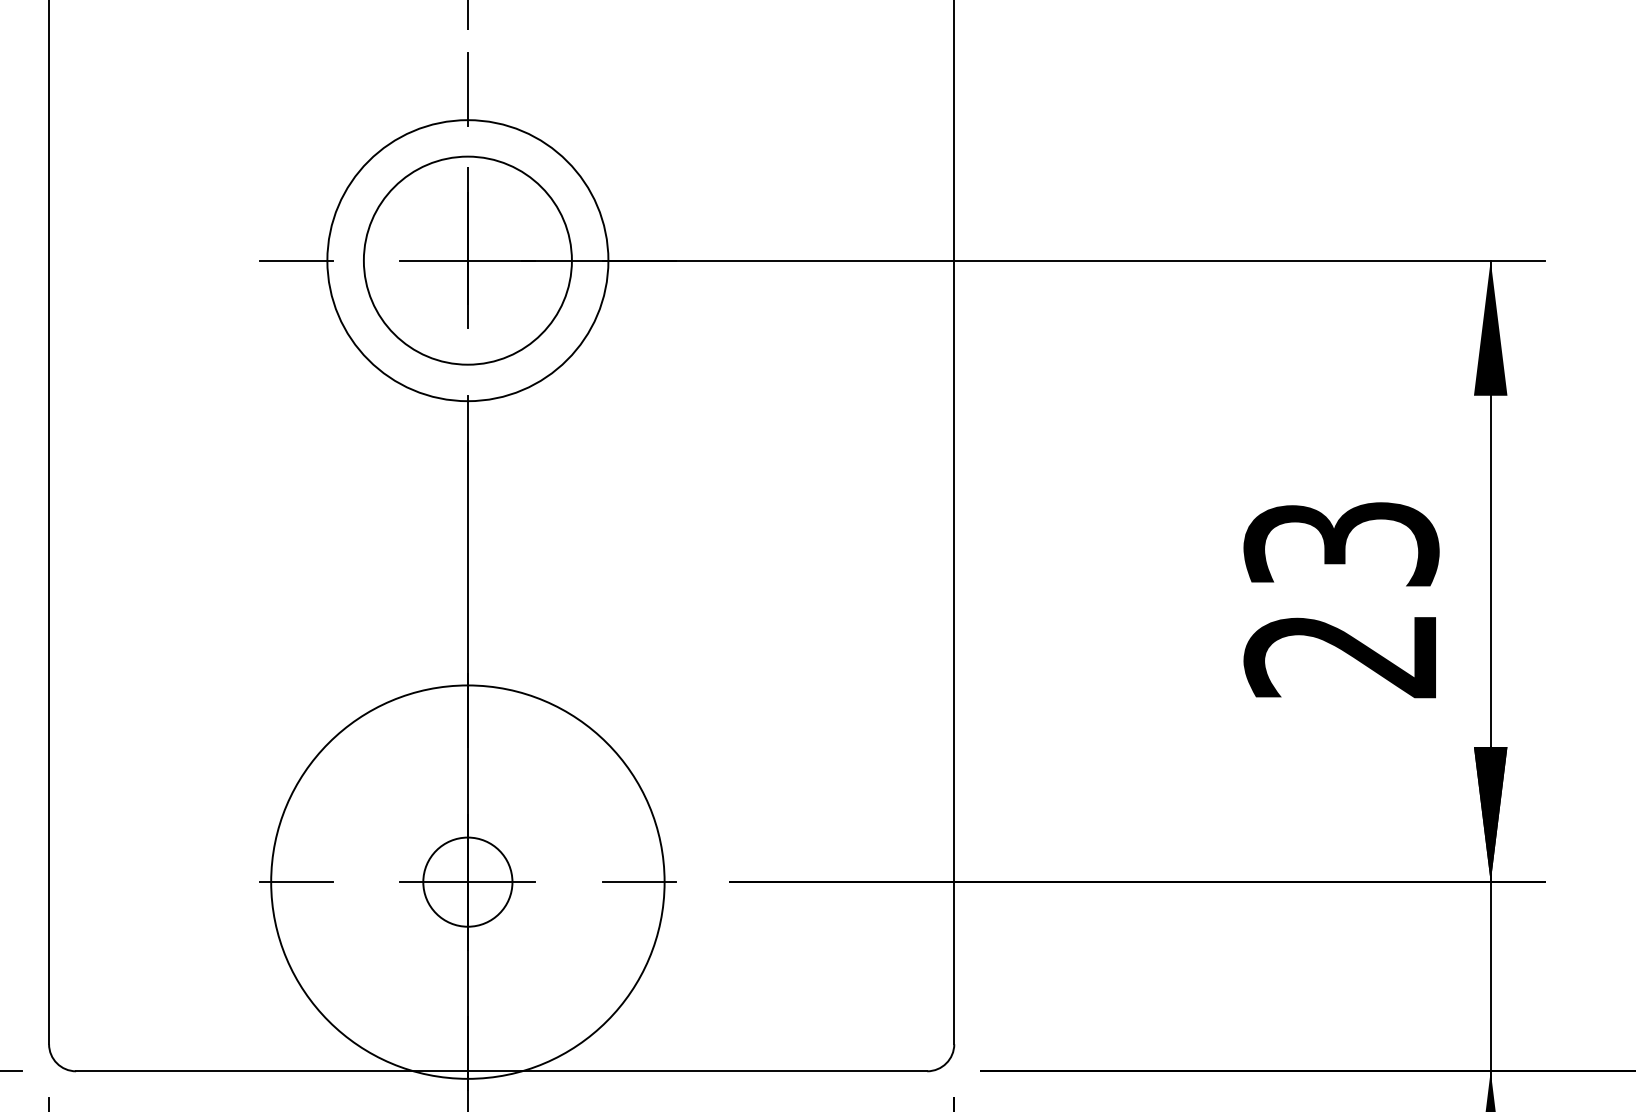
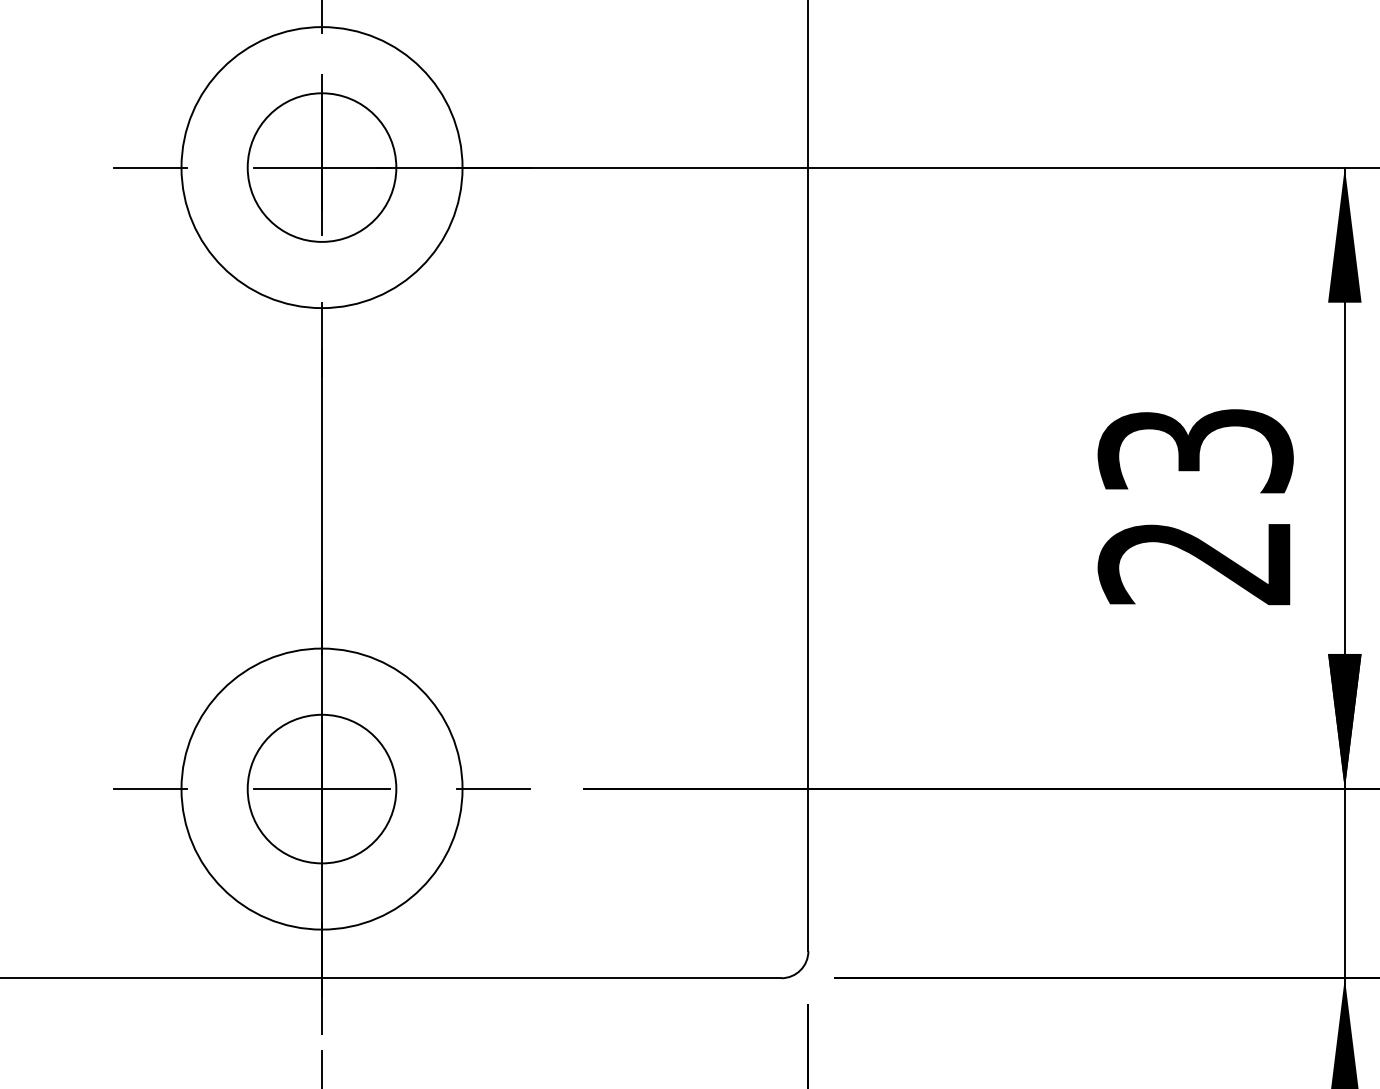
circle: (467, 260) -> (321, 167), size x0.71
circle: (467, 881) -> (321, 788), size x0.71
circle: (467, 881) -> (321, 788), size x1.67

